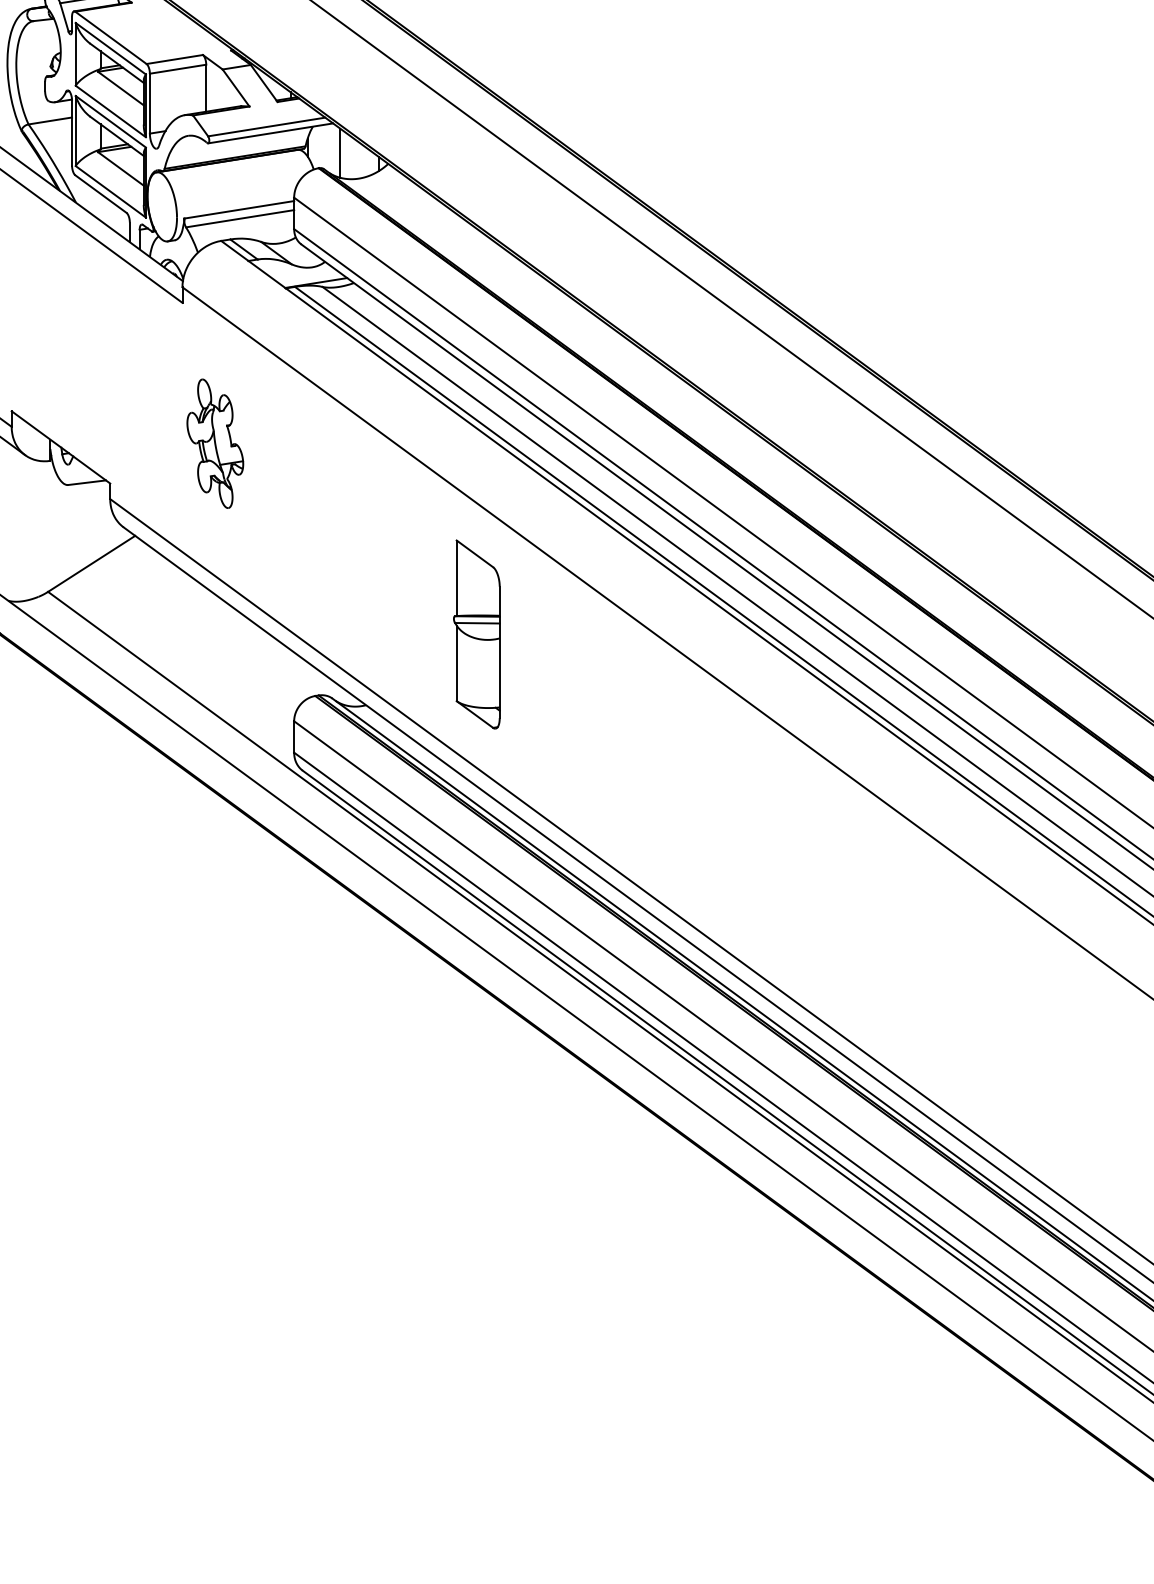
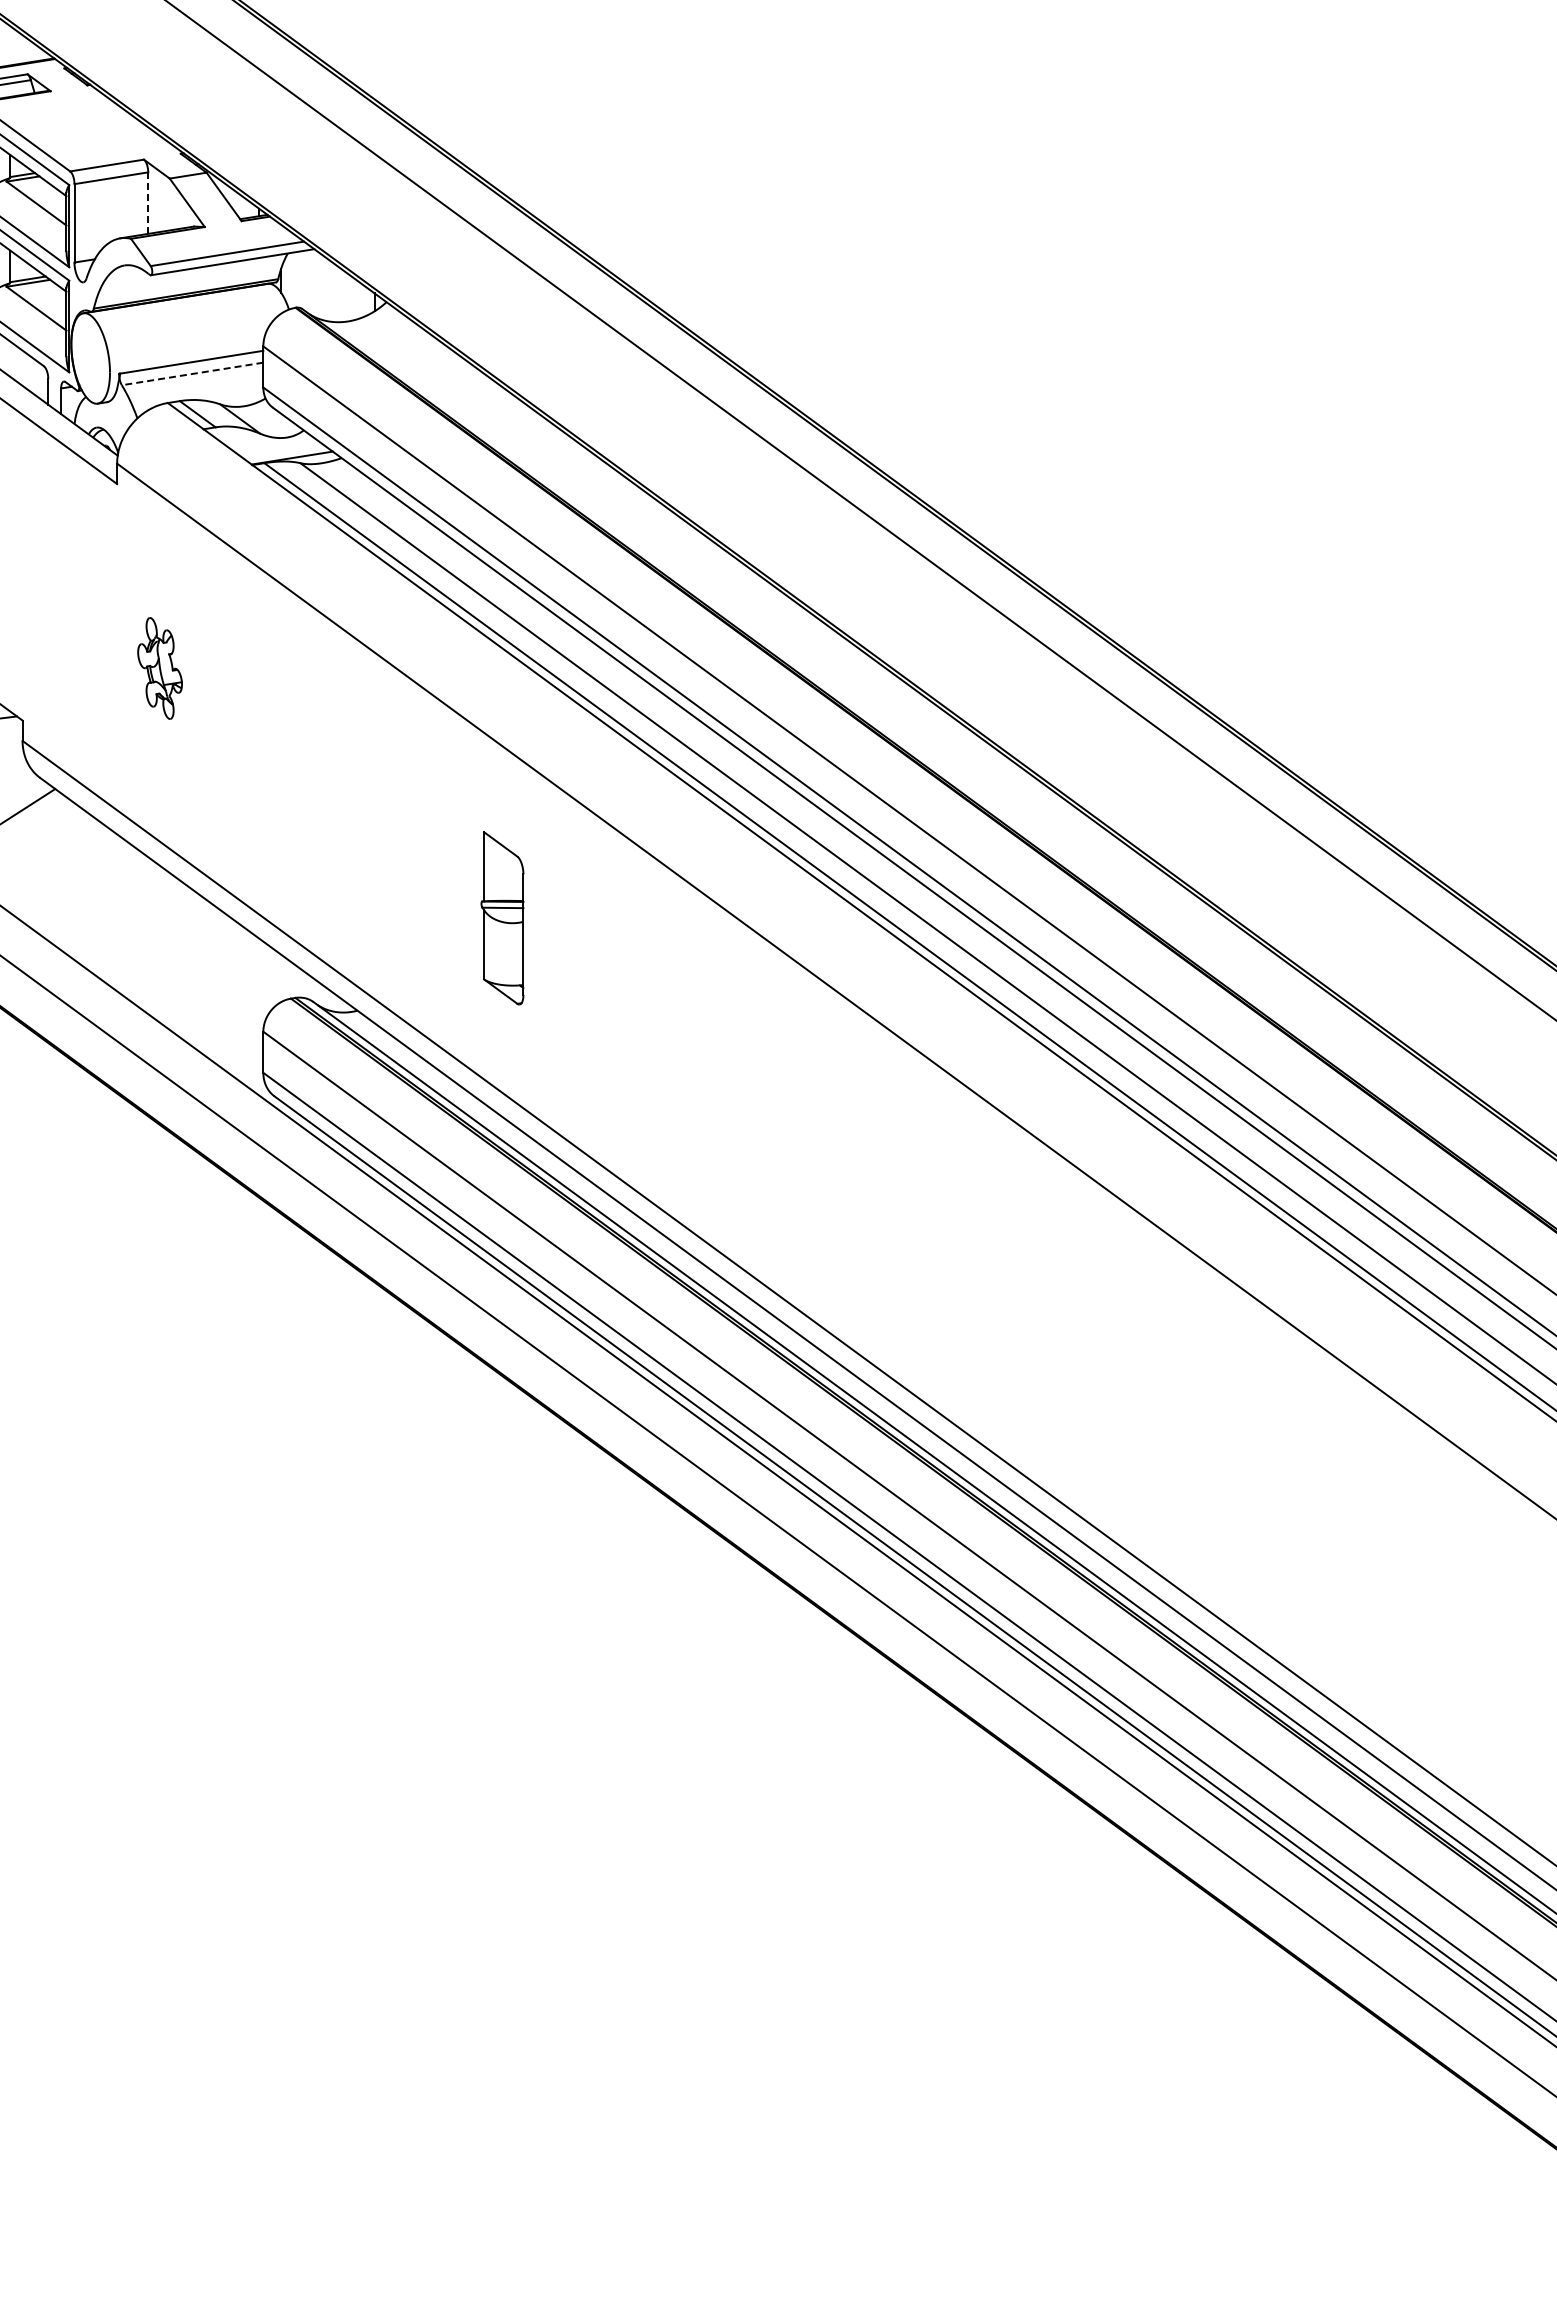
line: (206, 88) -> (148, 203), solid -> dashed
line: (340, 153) -> (323, 288), removed
line: (240, 218) -> (192, 373), solid -> dashed
part: (214, 443) -> (159, 668), size x0.6
part: (476, 634) -> (502, 918), size x0.7

